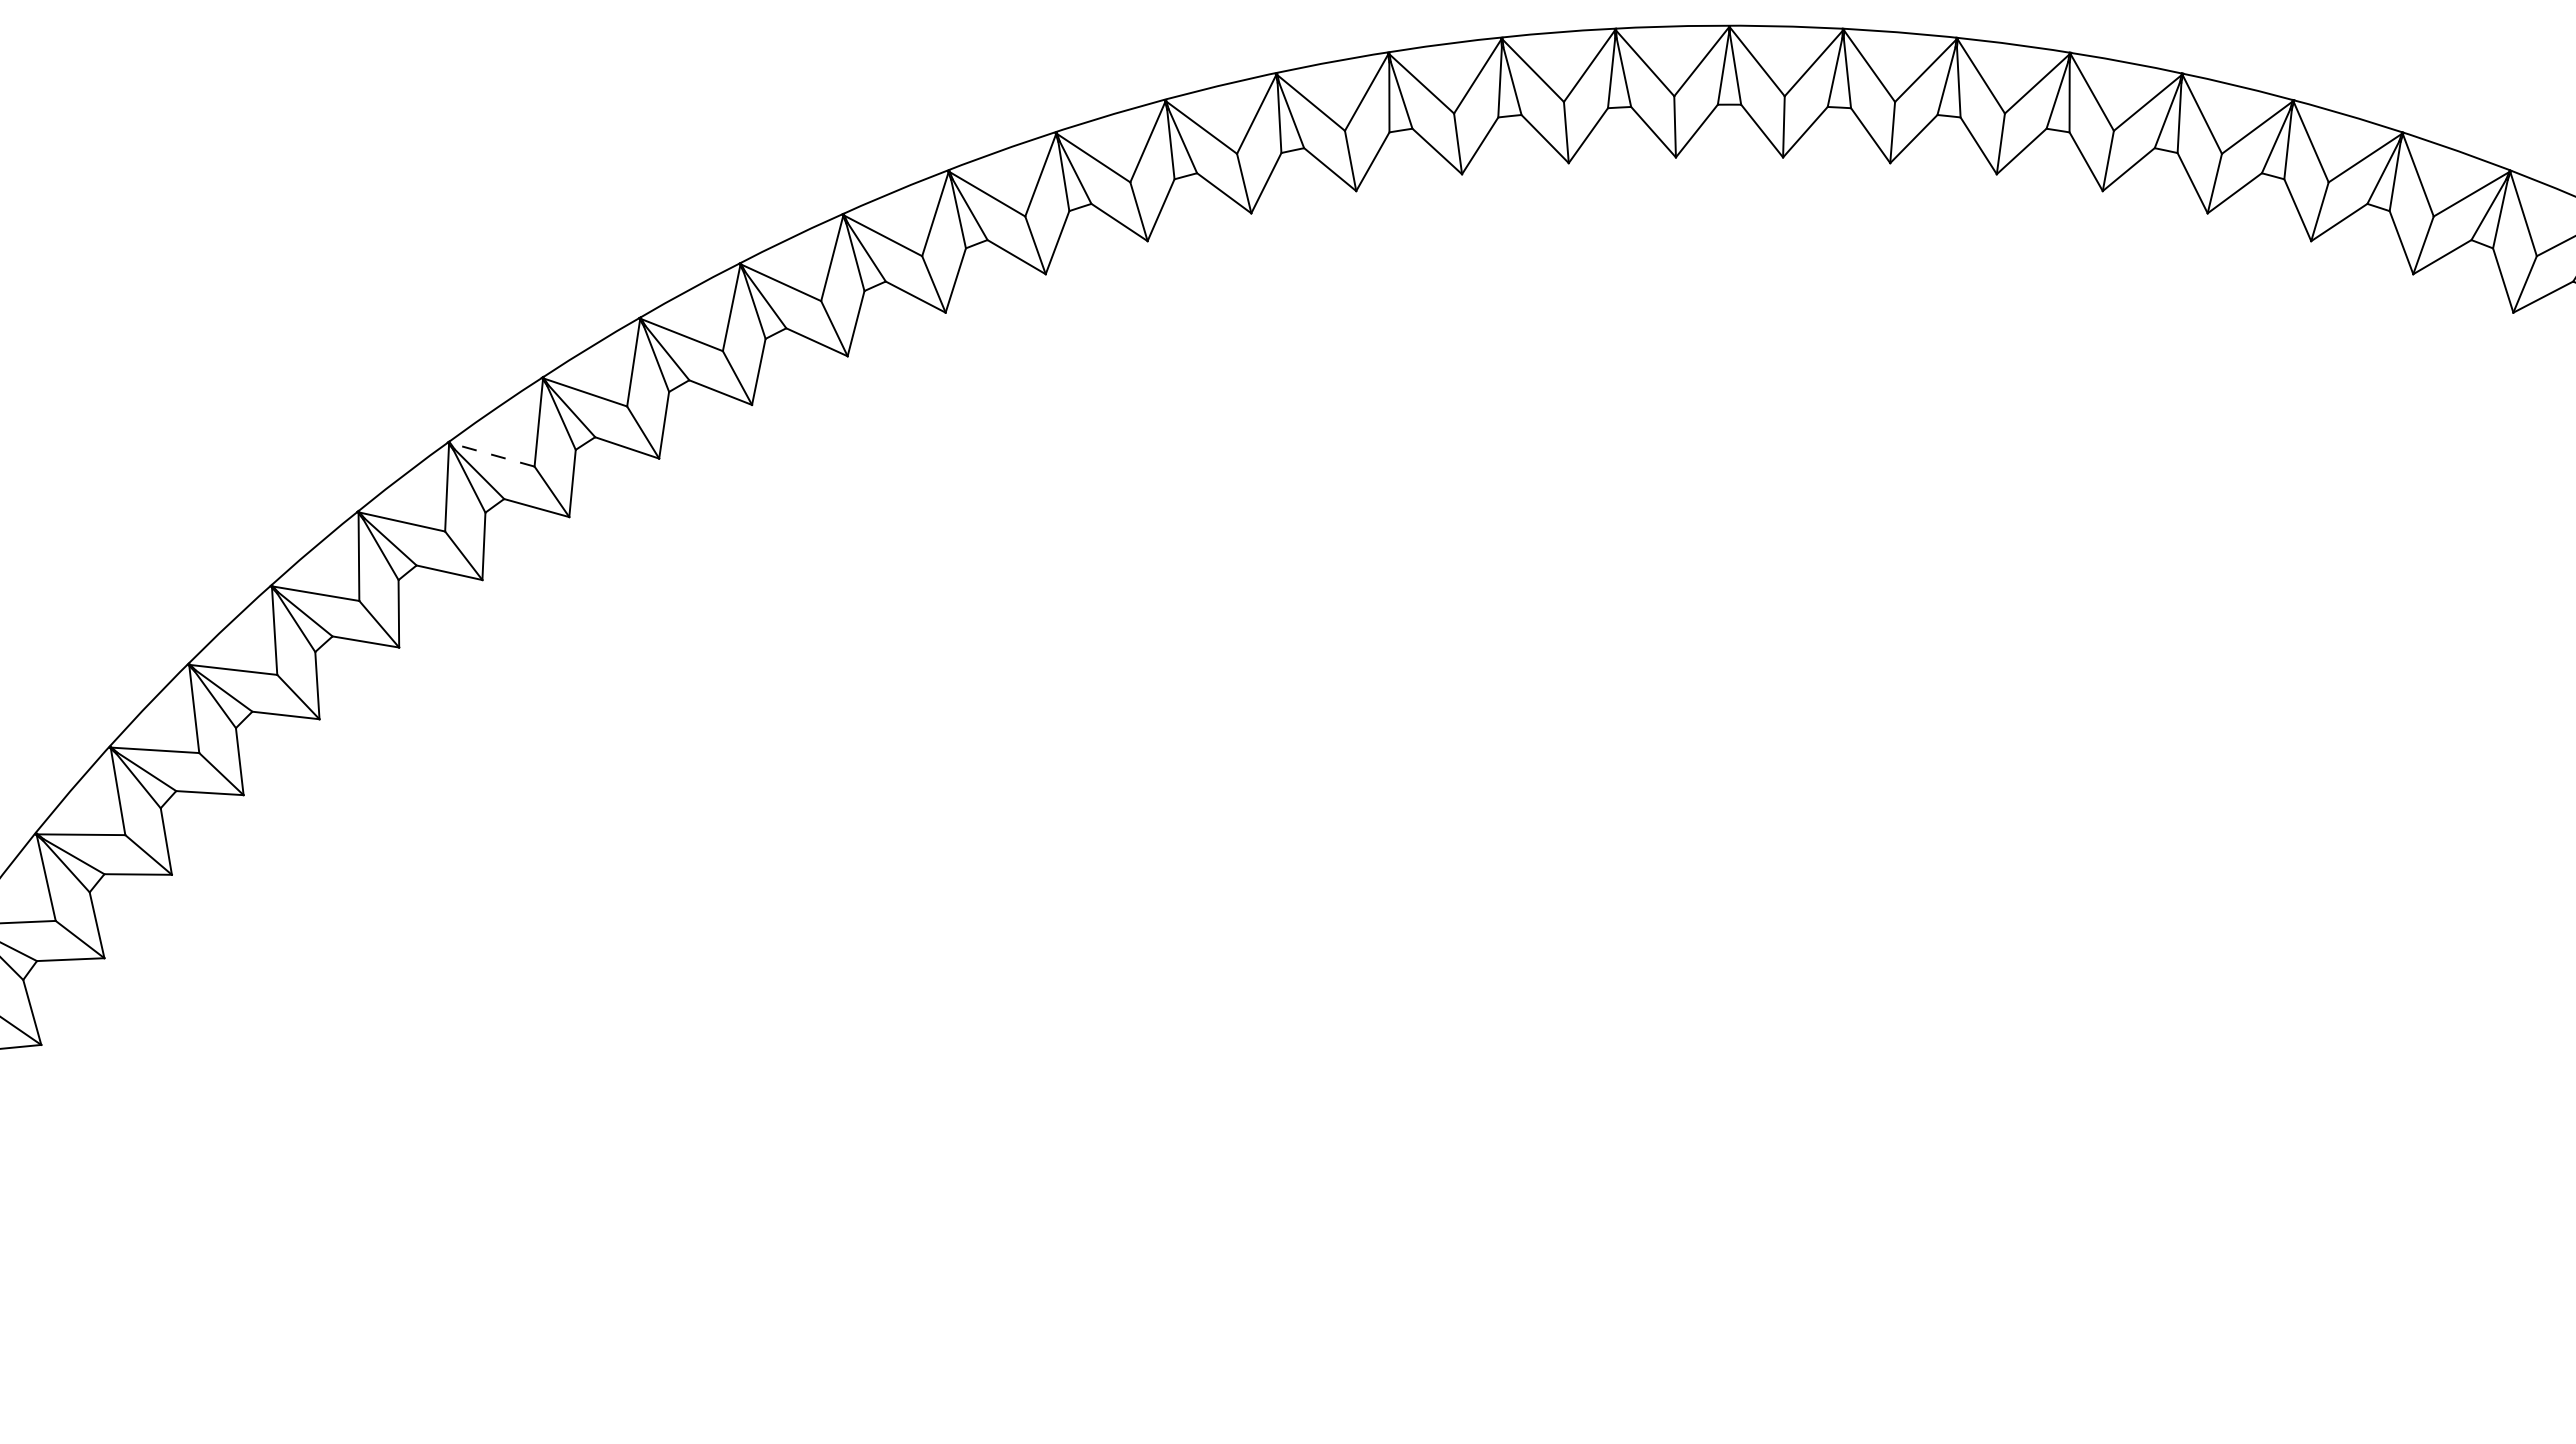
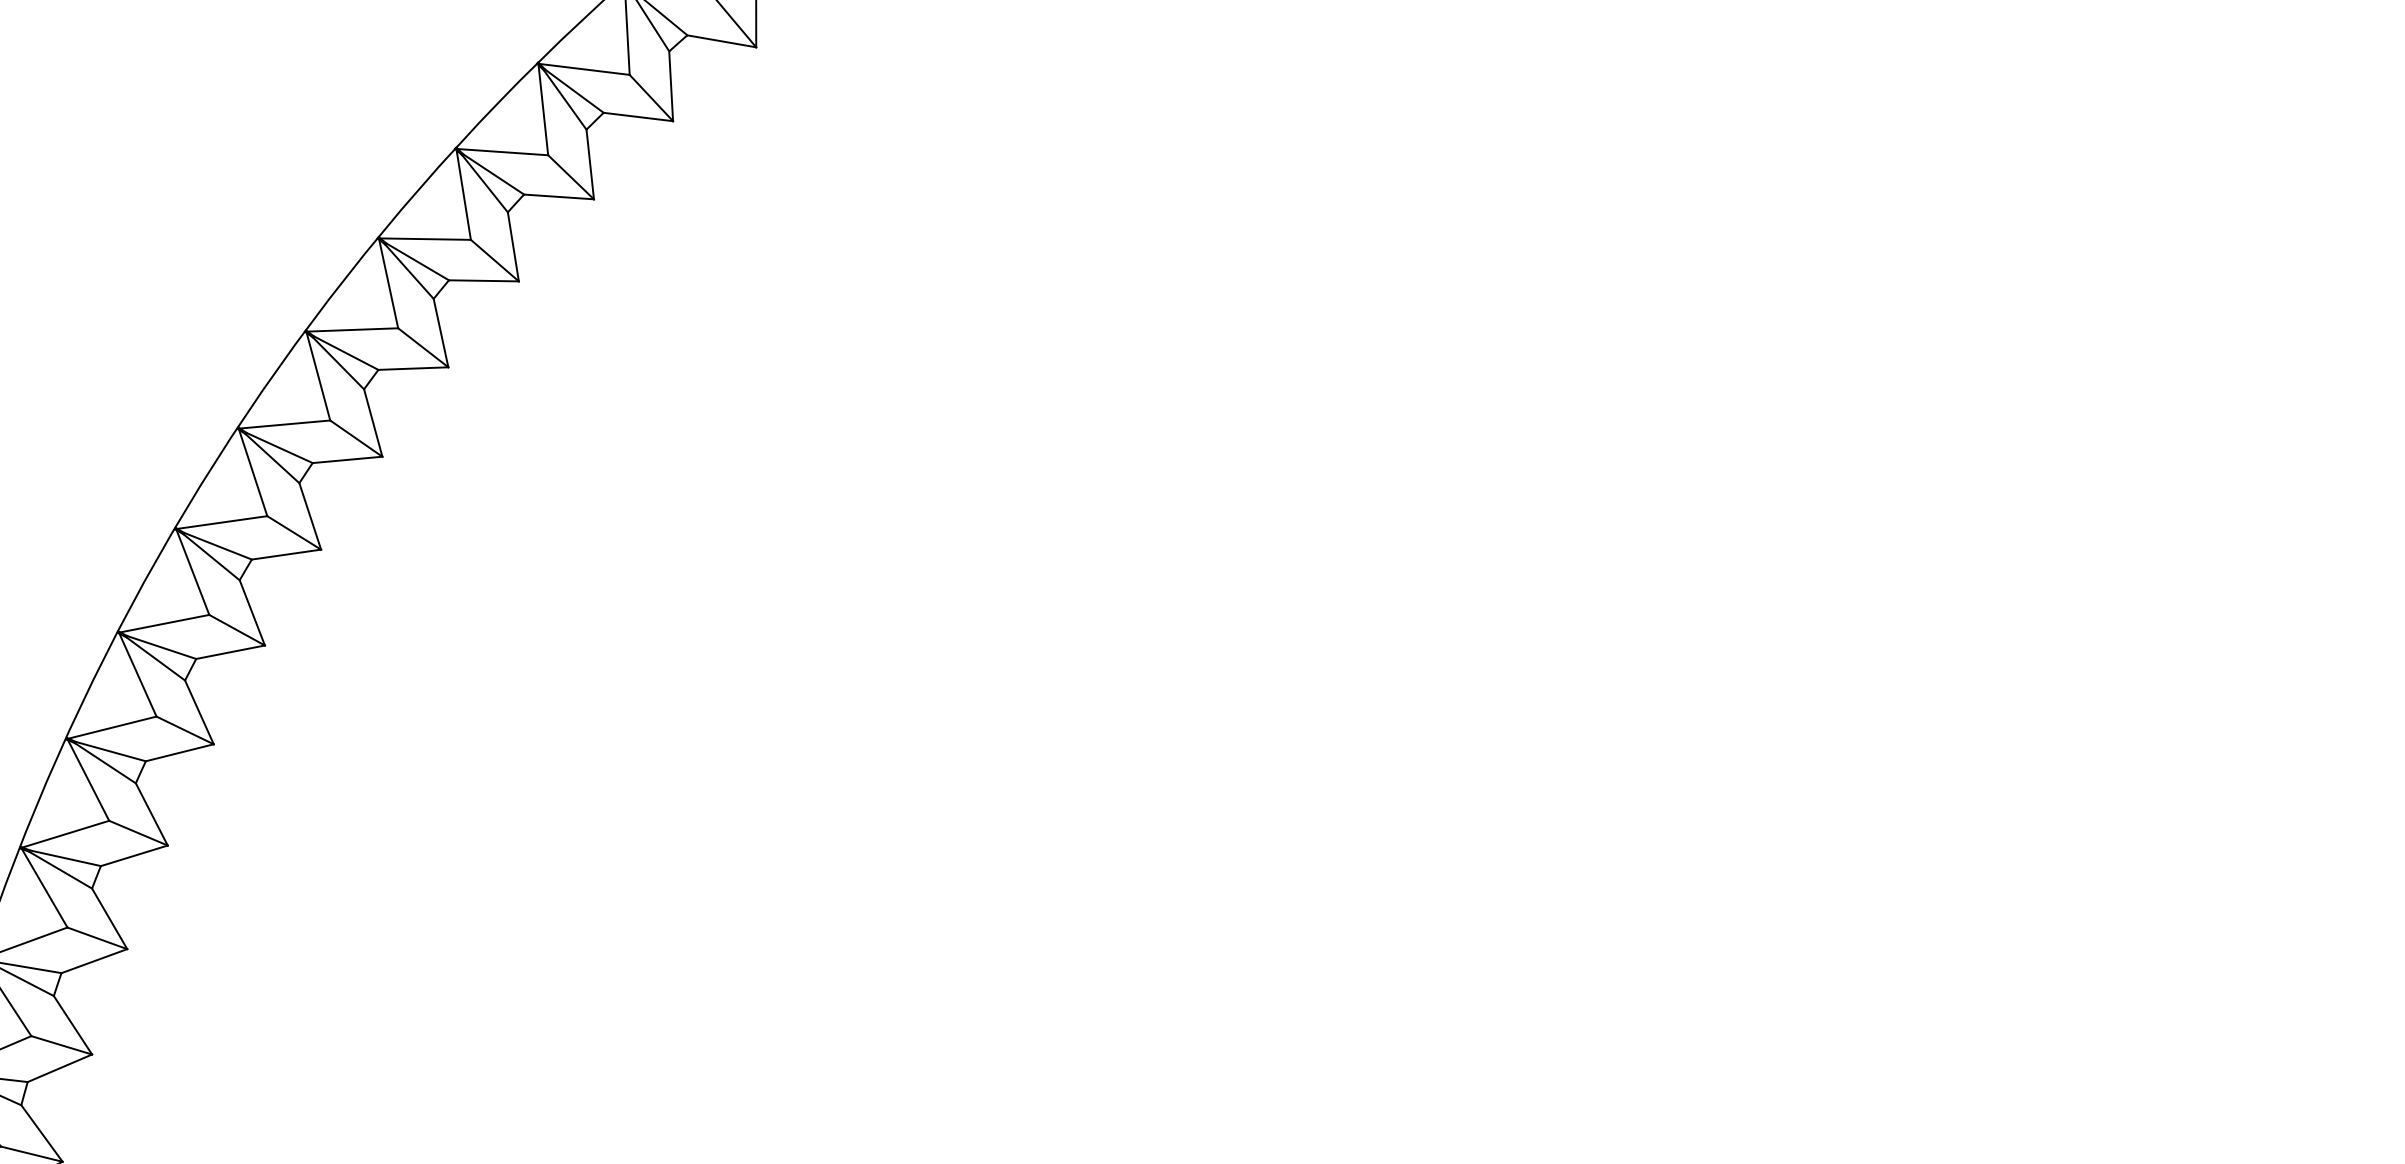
line: (492, 454) -> (502, 151), dashed -> solid

